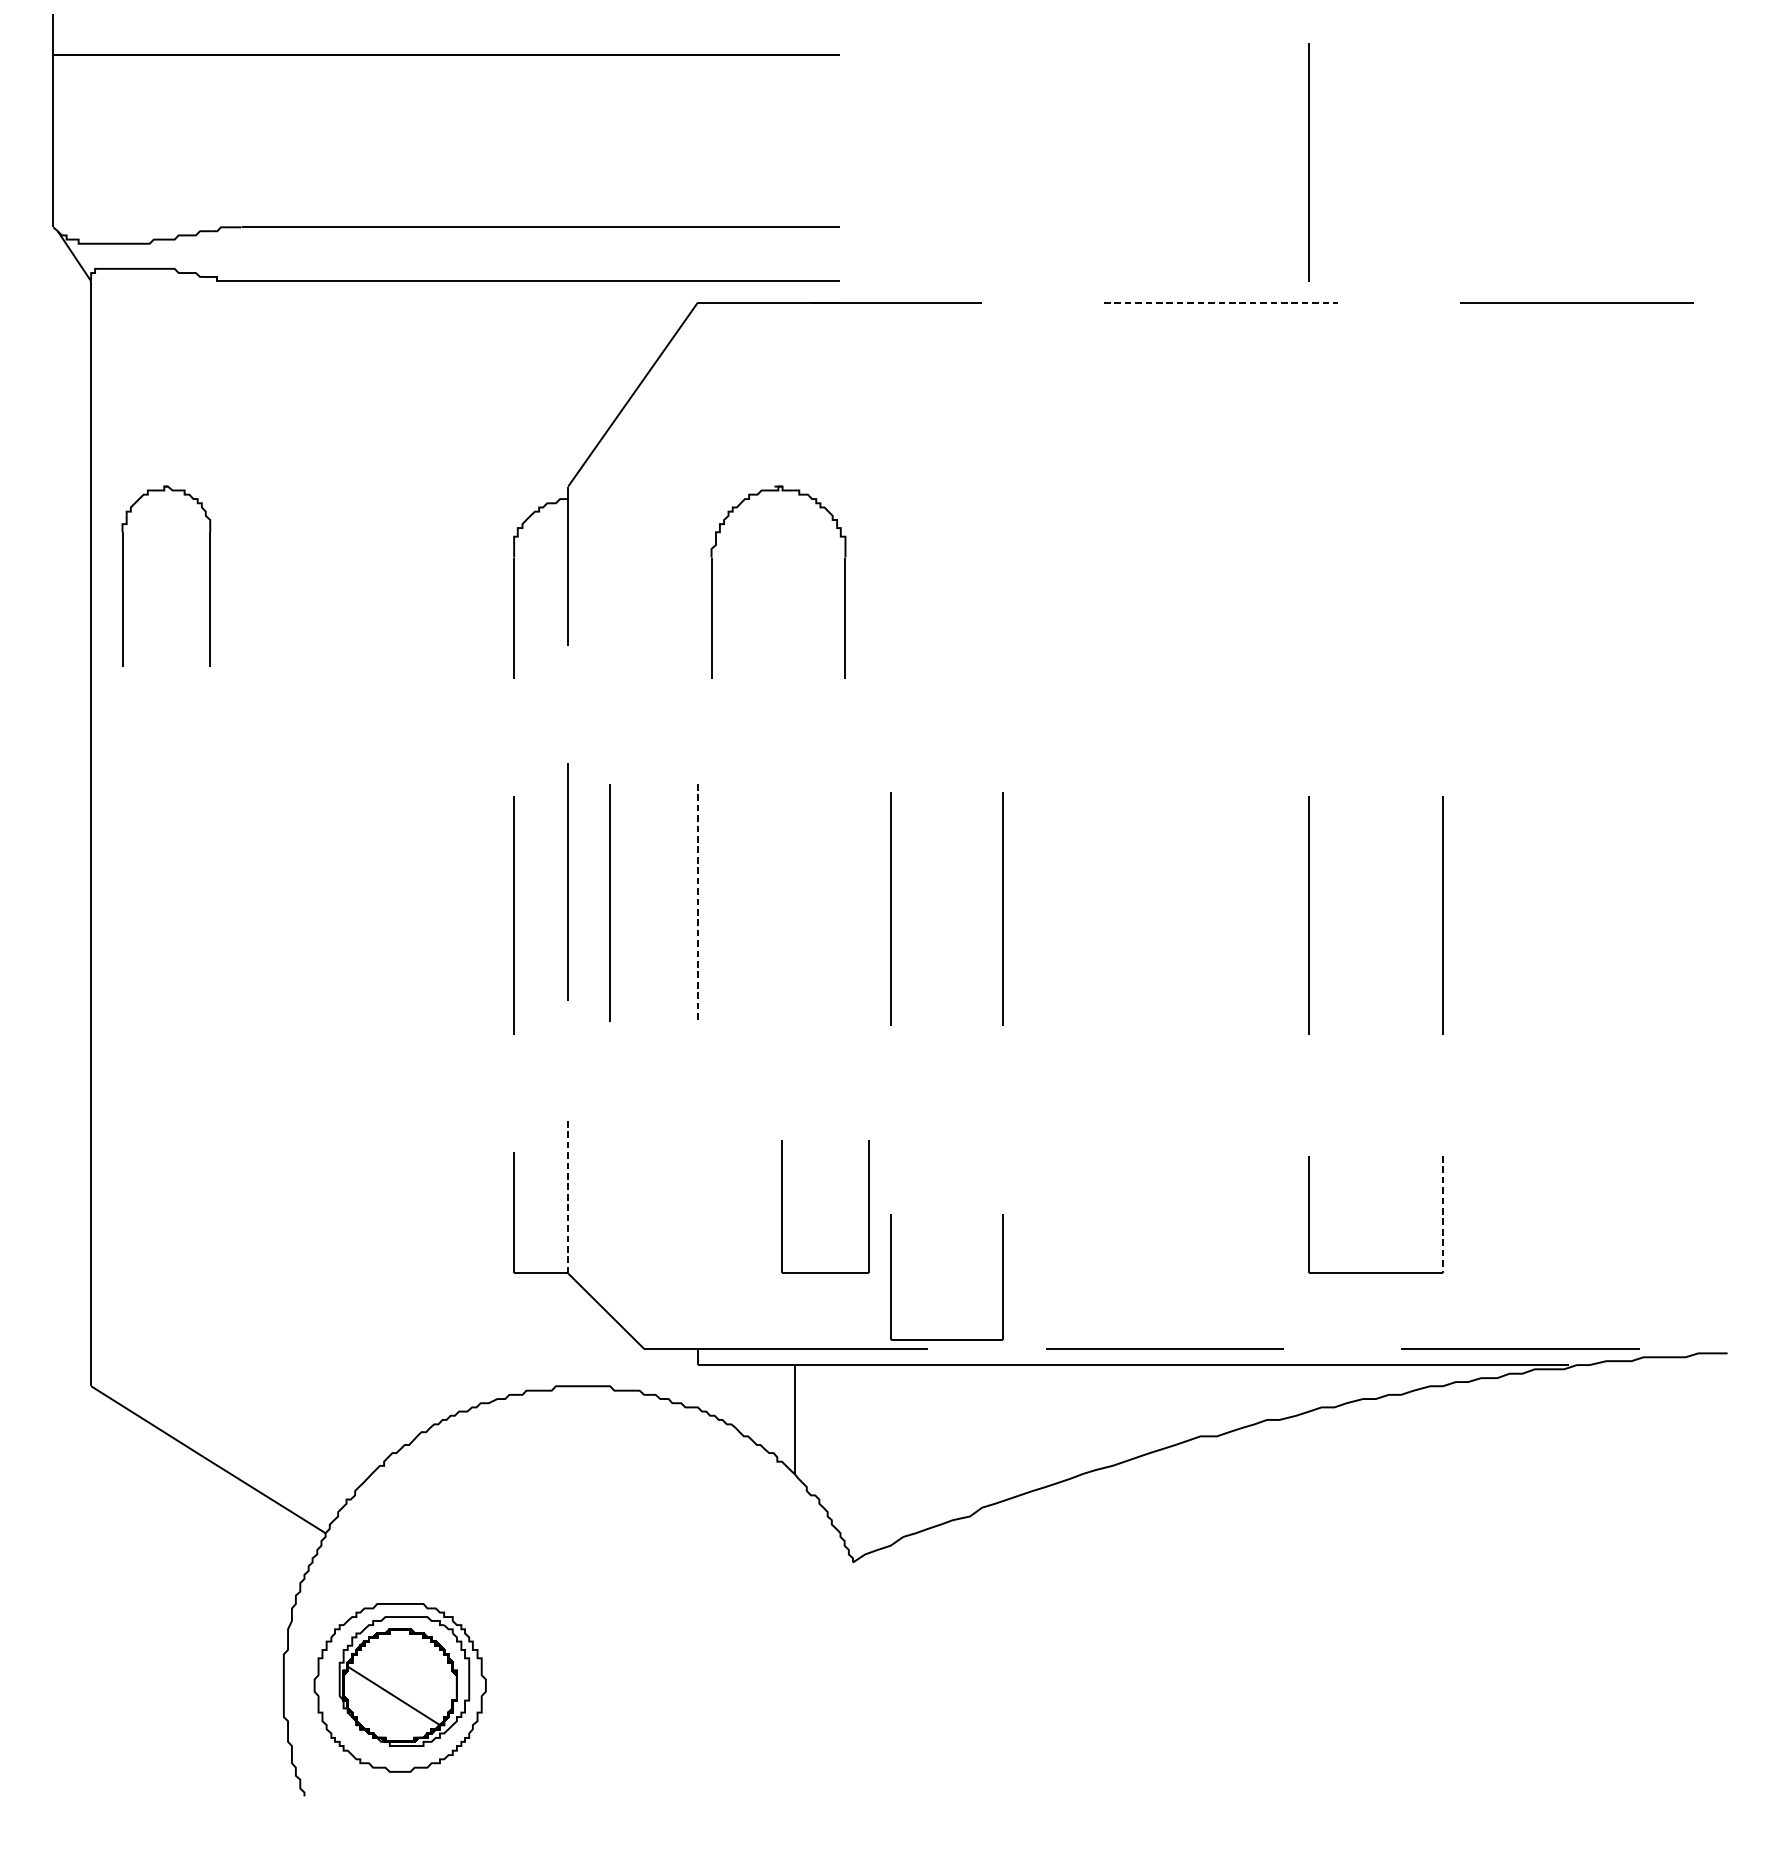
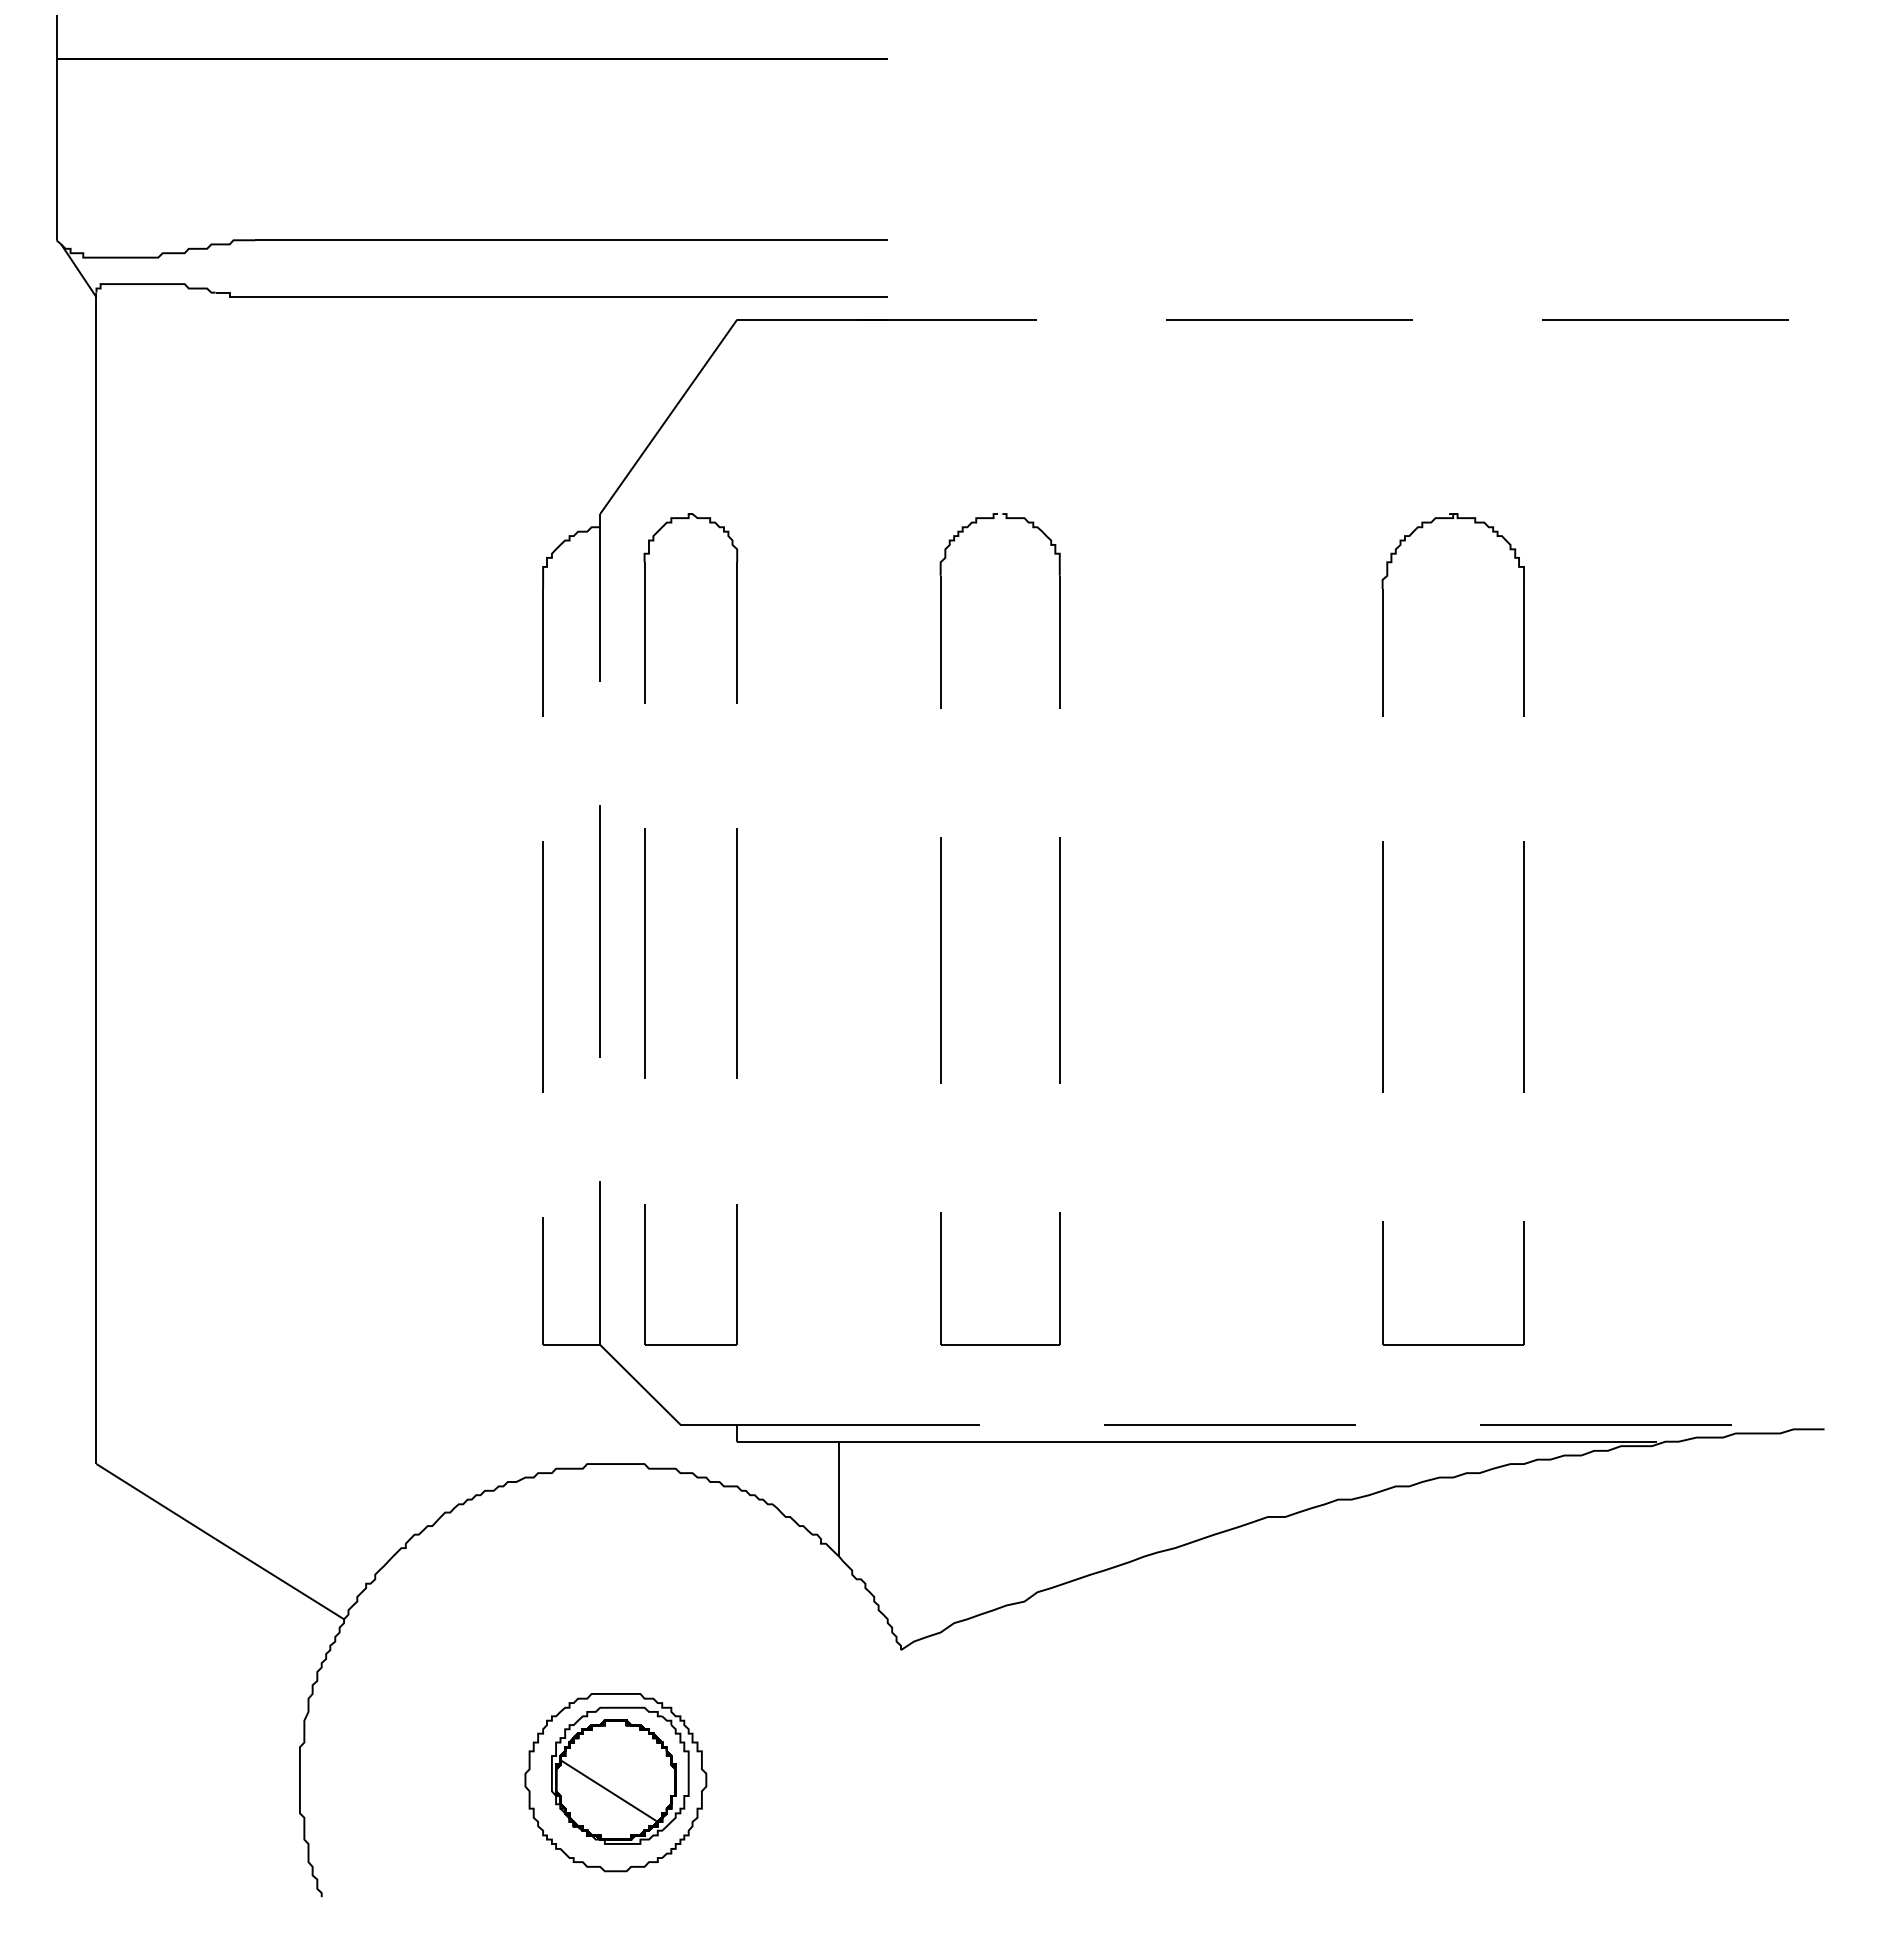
line: (1309, 162) -> (1382, 171), removed
line: (1220, 302) -> (1289, 319), dashed -> solid
part: (123, 576) -> (645, 608), moved
part: (891, 577) -> (941, 610), added
part: (712, 581) -> (1383, 614), moved
line: (698, 902) -> (737, 953), dashed -> solid
line: (568, 1196) -> (600, 1263), dashed -> solid
part: (782, 1206) -> (645, 1274), moved
line: (1443, 1215) -> (1524, 1283), dashed -> solid
part: (891, 1276) -> (941, 1278), moved
part: (399, 1687) -> (615, 1782), moved

